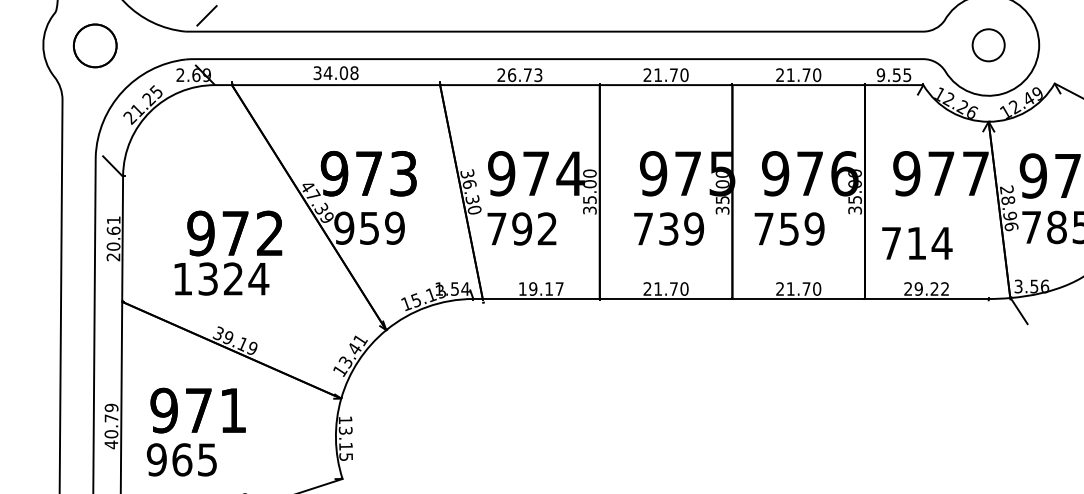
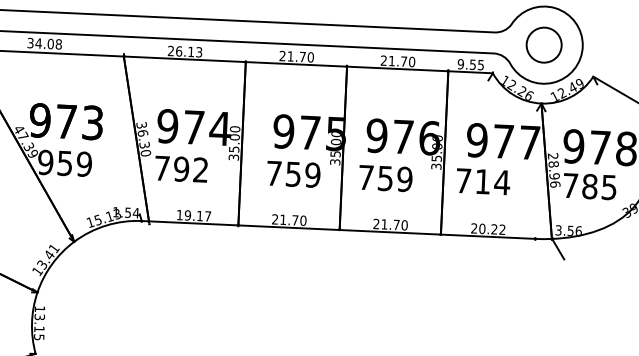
circle: (988, 45) -> (544, 45), size x1.43
text: (527, 74) -> (190, 51), 26.73 -> 26.13
text: (668, 228) -> (293, 173), 739 -> 759
text: (917, 243) -> (483, 181), moved
text: (918, 288) -> (482, 228), 29.22 -> 20.22

